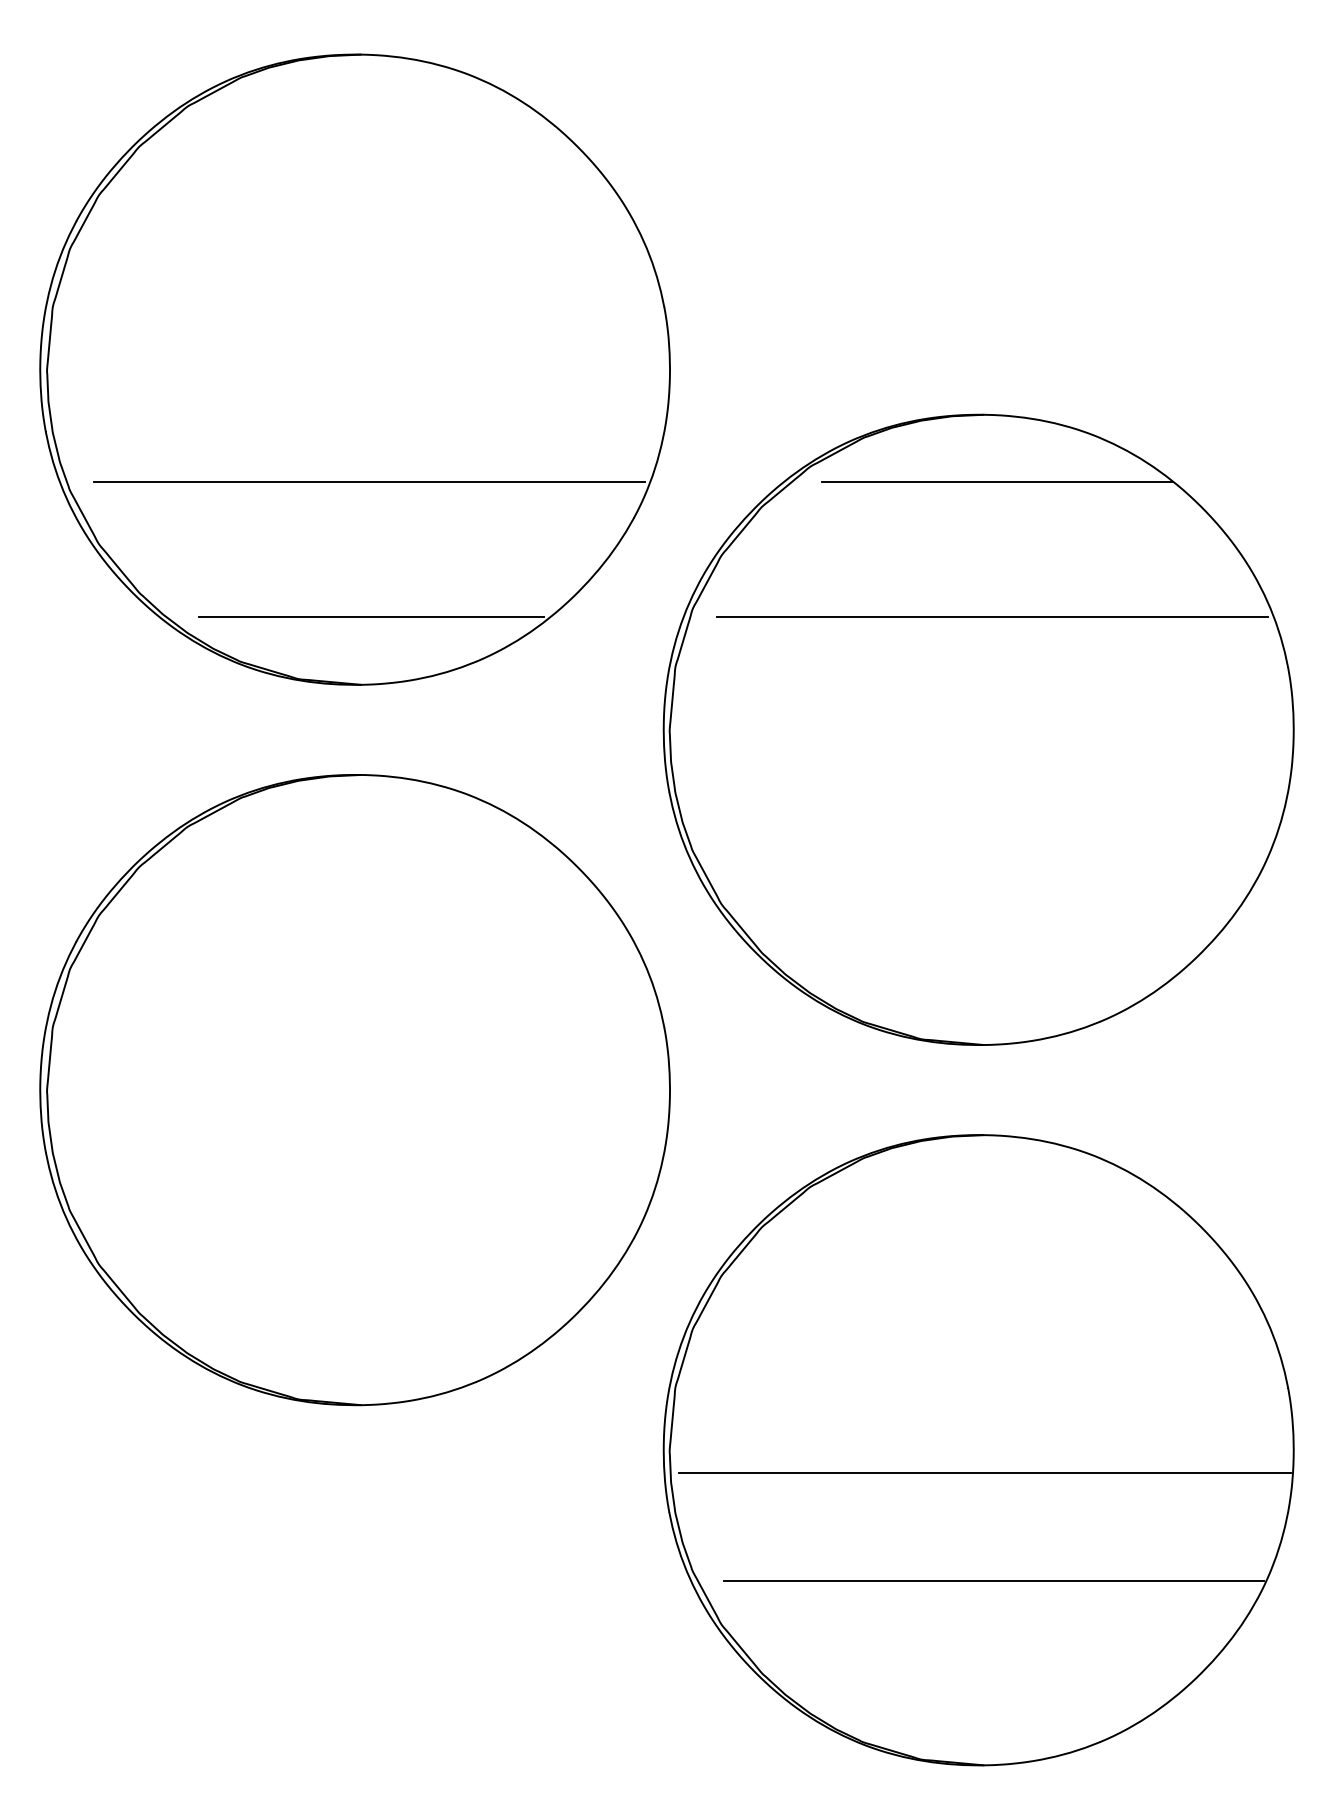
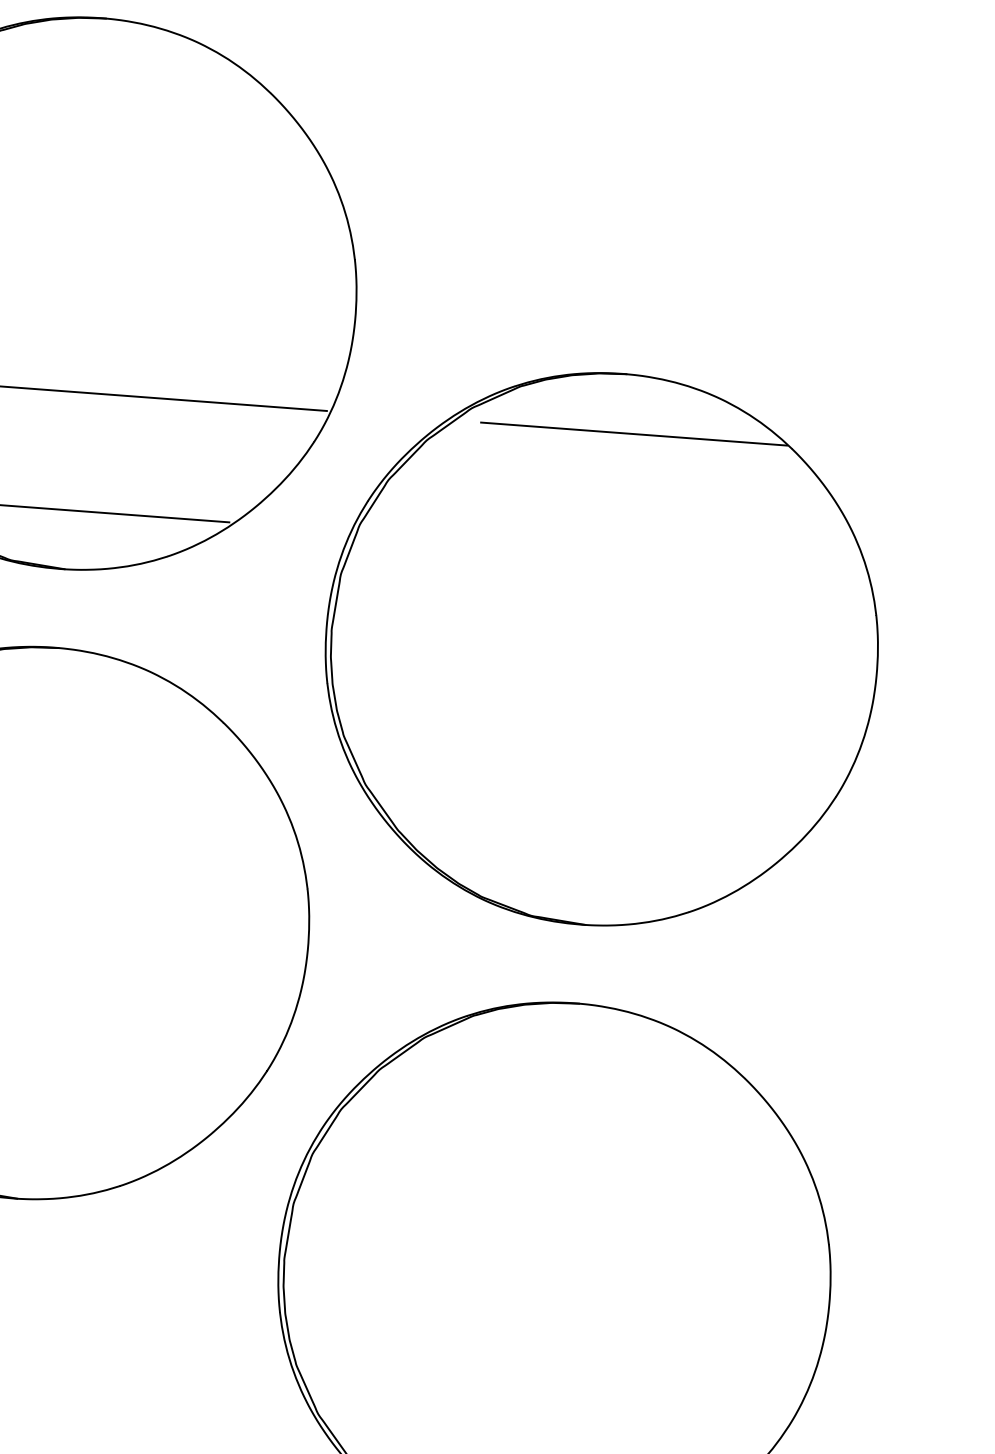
line: (992, 617) -> (621, 551), removed
line: (984, 1472) -> (558, 1298), removed
line: (993, 1580) -> (558, 1393), removed

